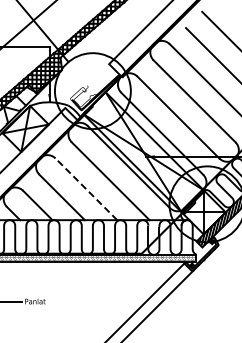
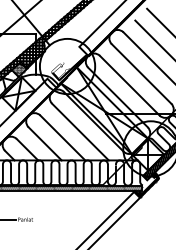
hatch: (27, 96) -> (19, 70), added
line: (86, 189) -> (62, 138), dashed -> solid

